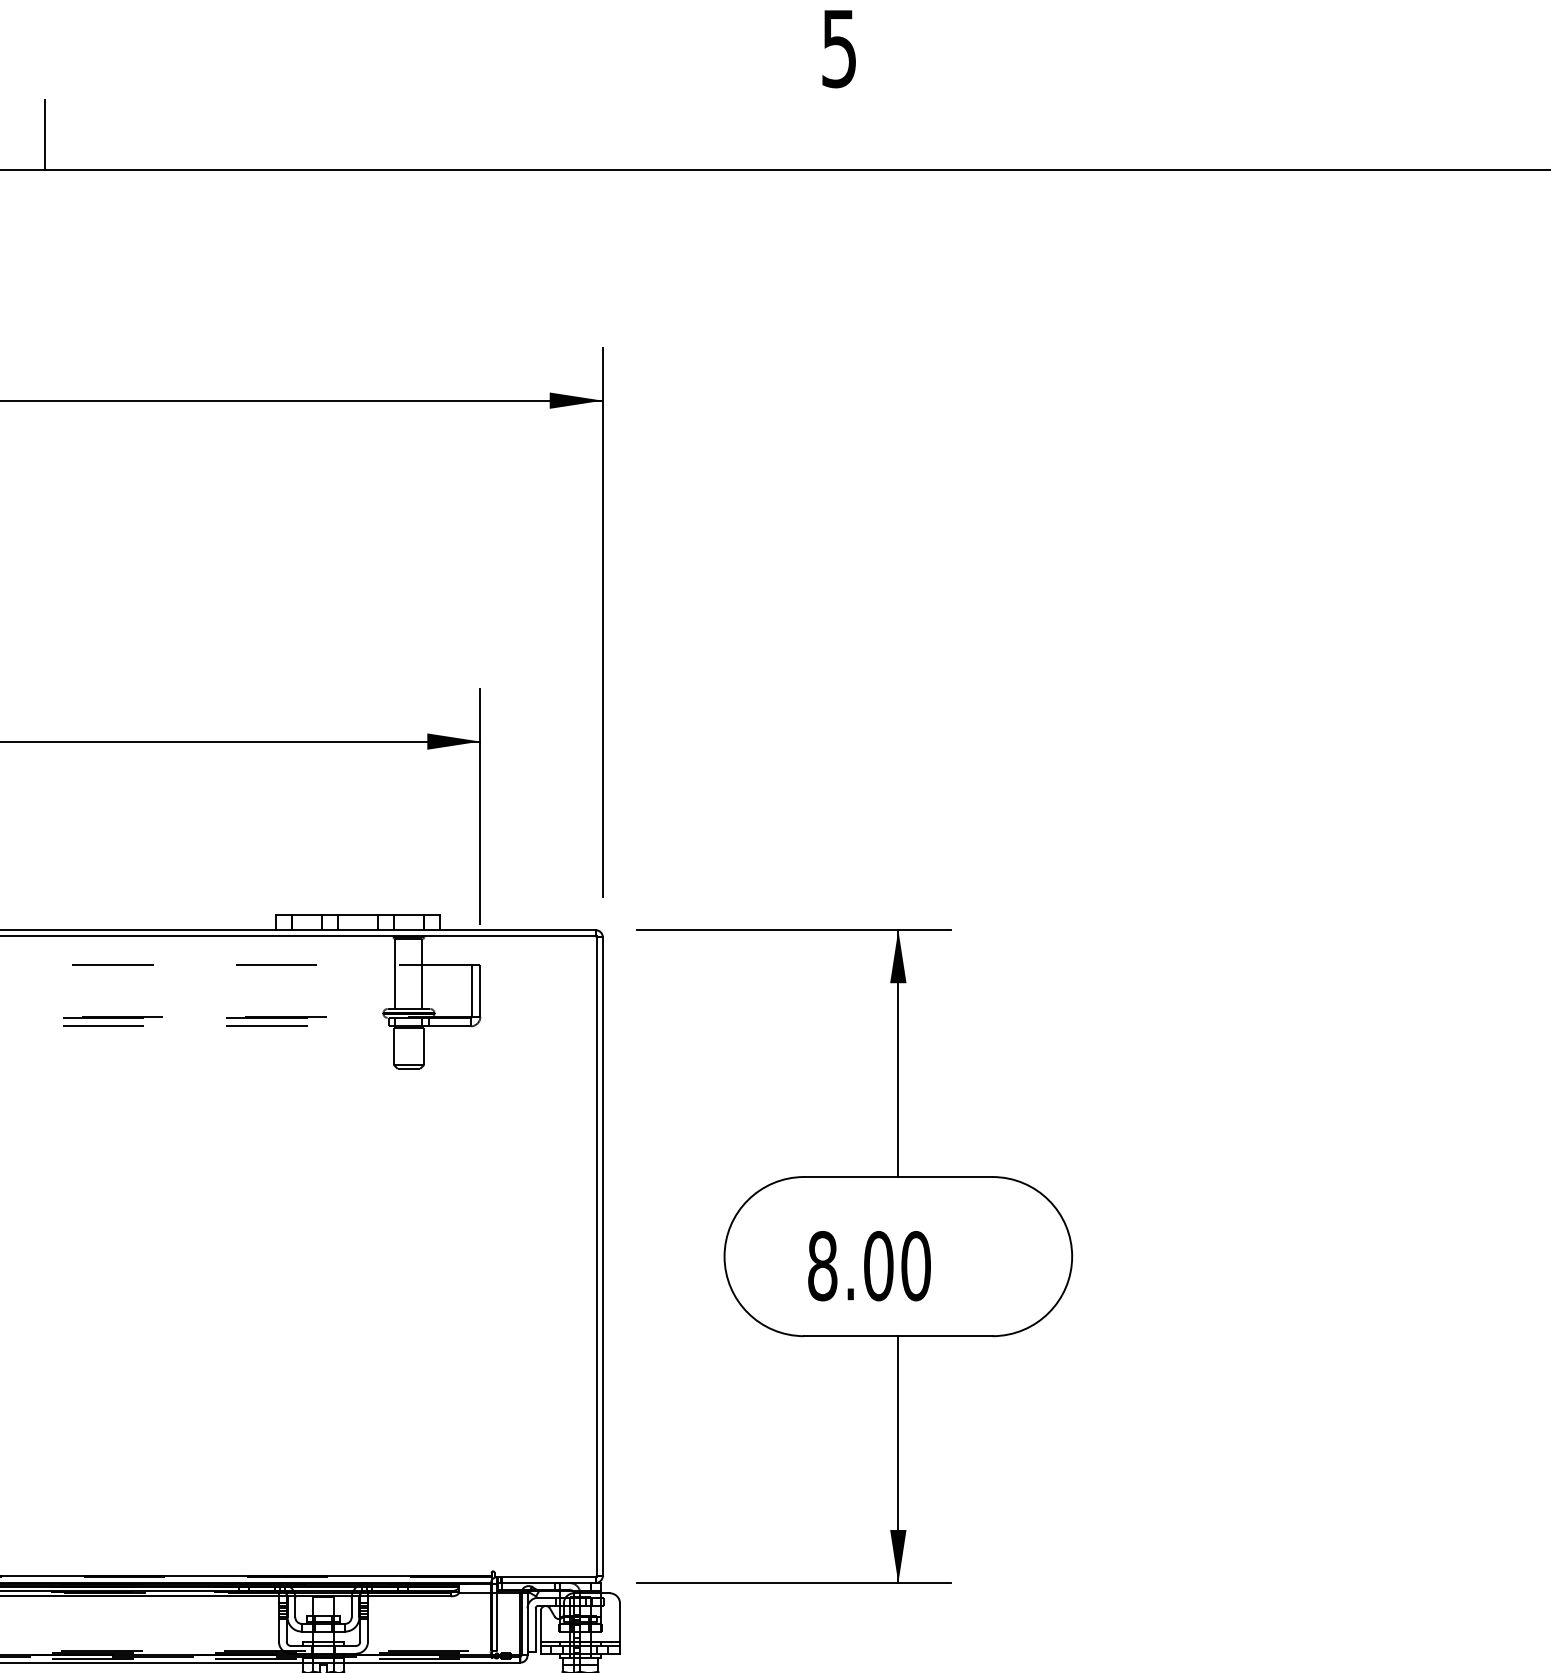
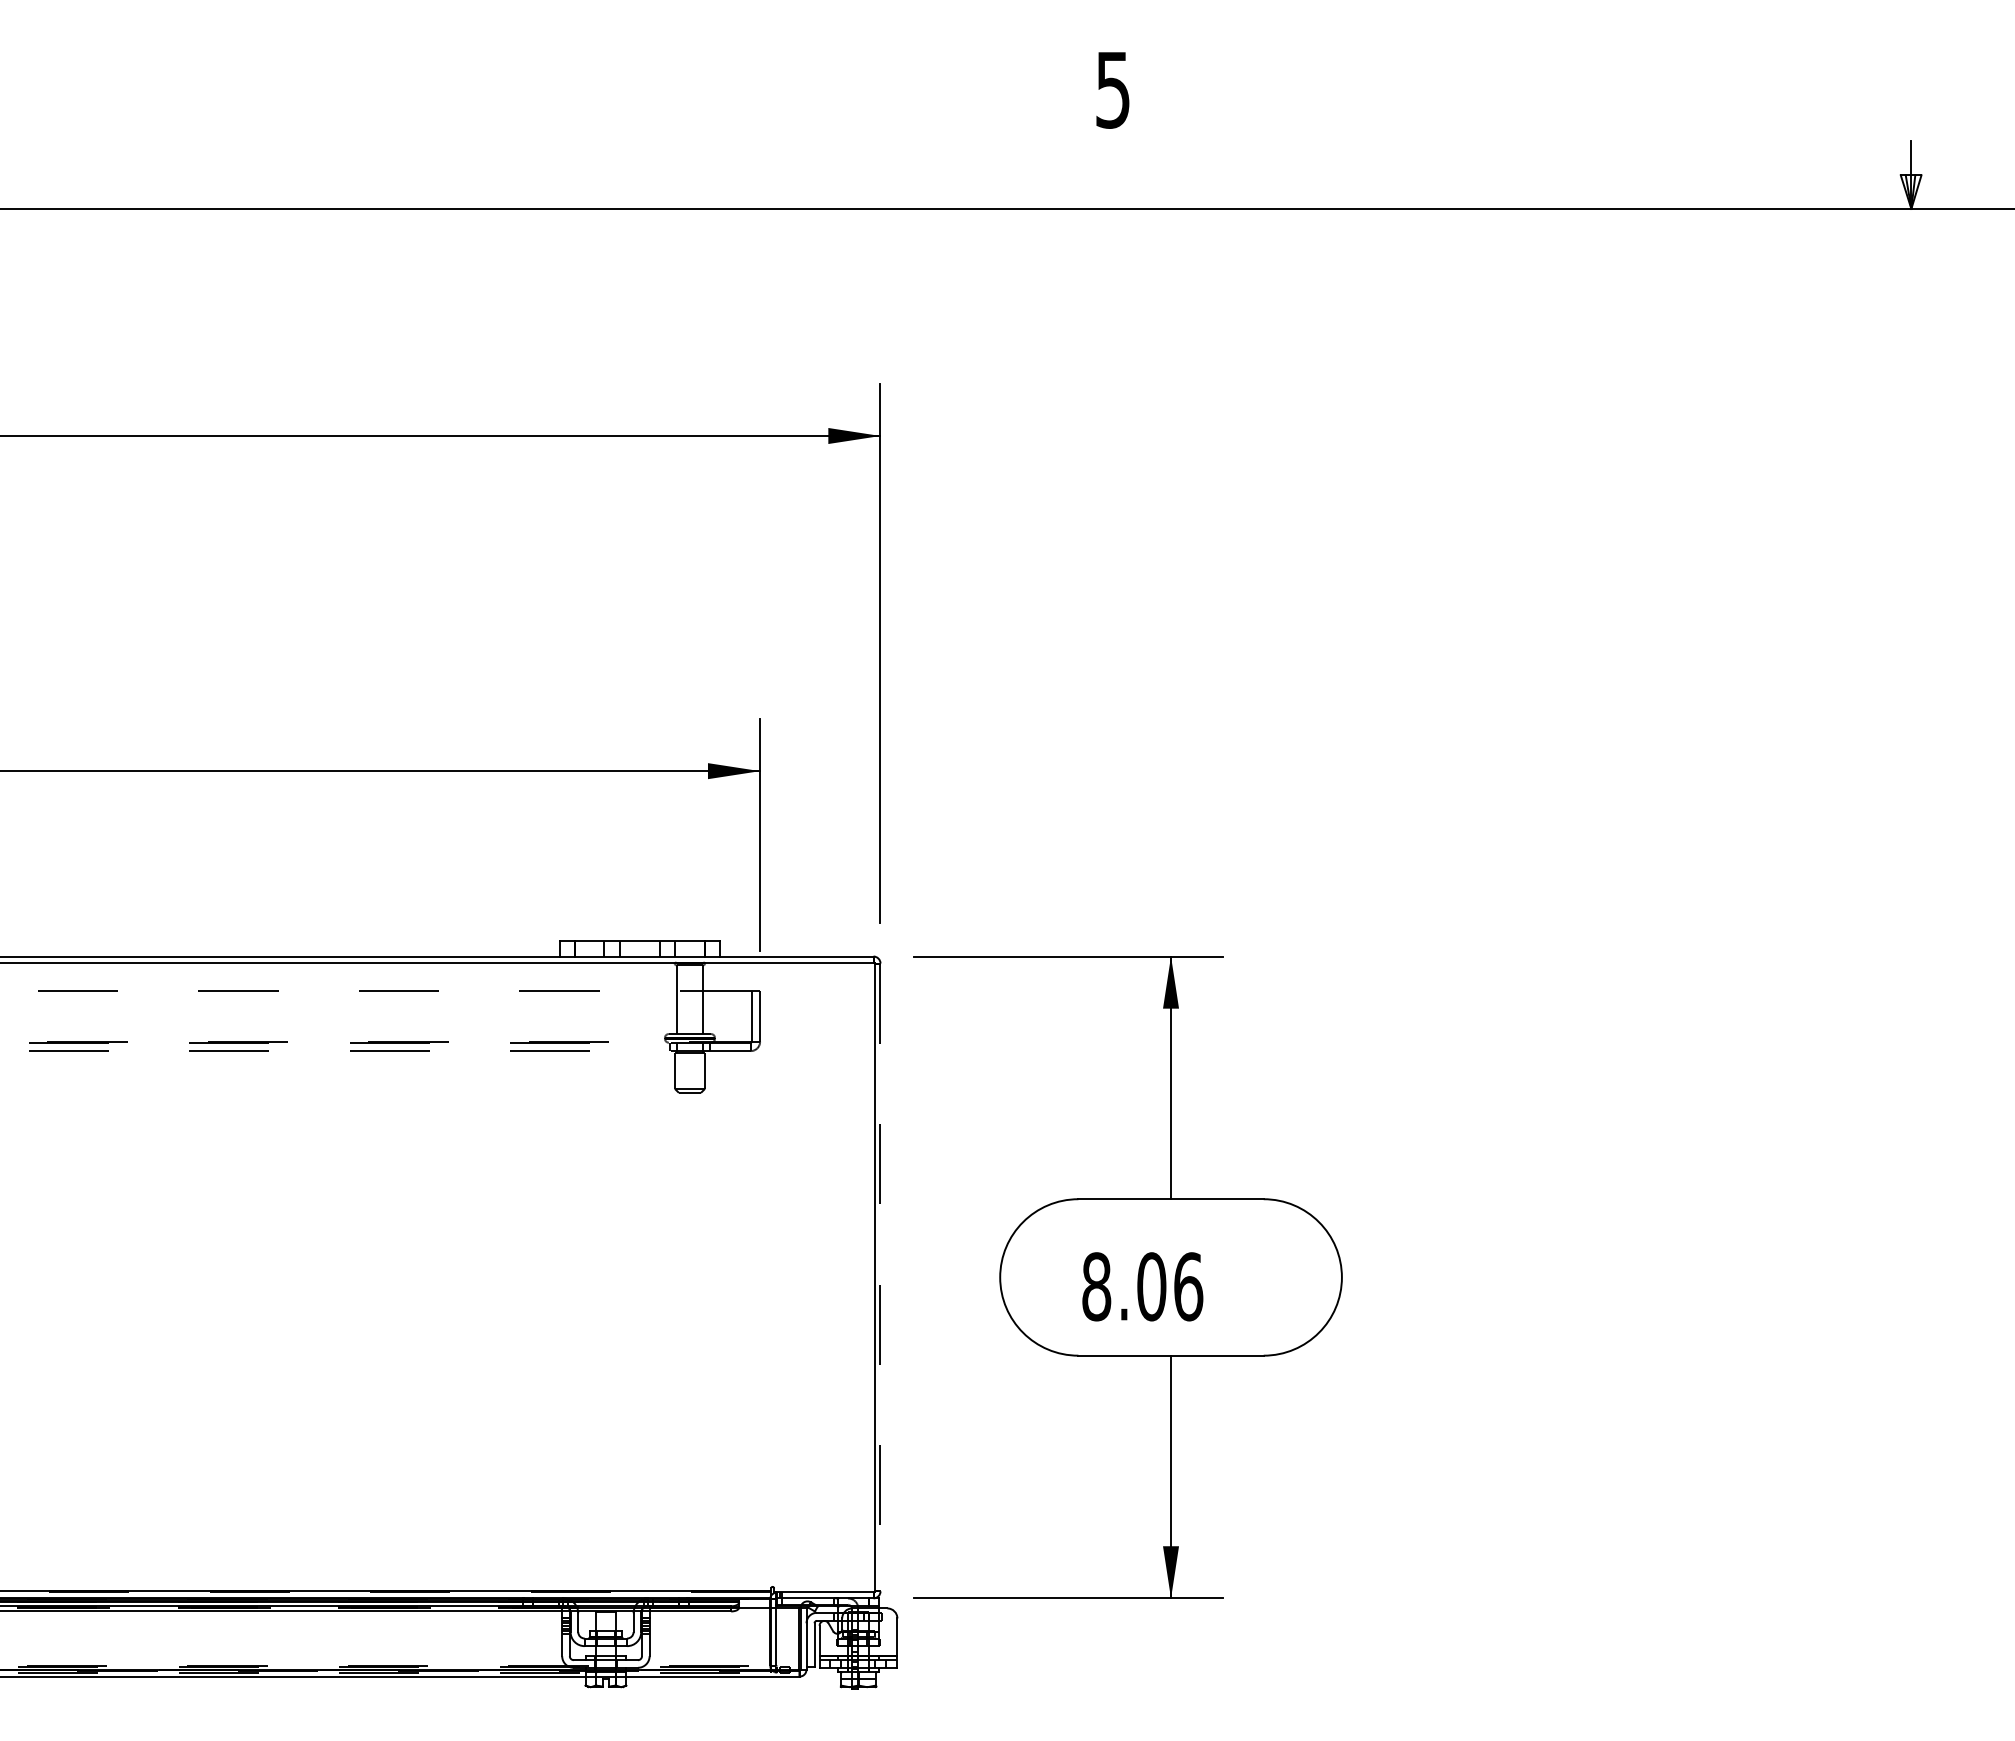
line: (44, 134) -> (331, 174), removed
line: (602, 1256) -> (880, 1277), solid -> dashed
text: (916, 1265) -> (1188, 1286), 8.00 -> 8.06

